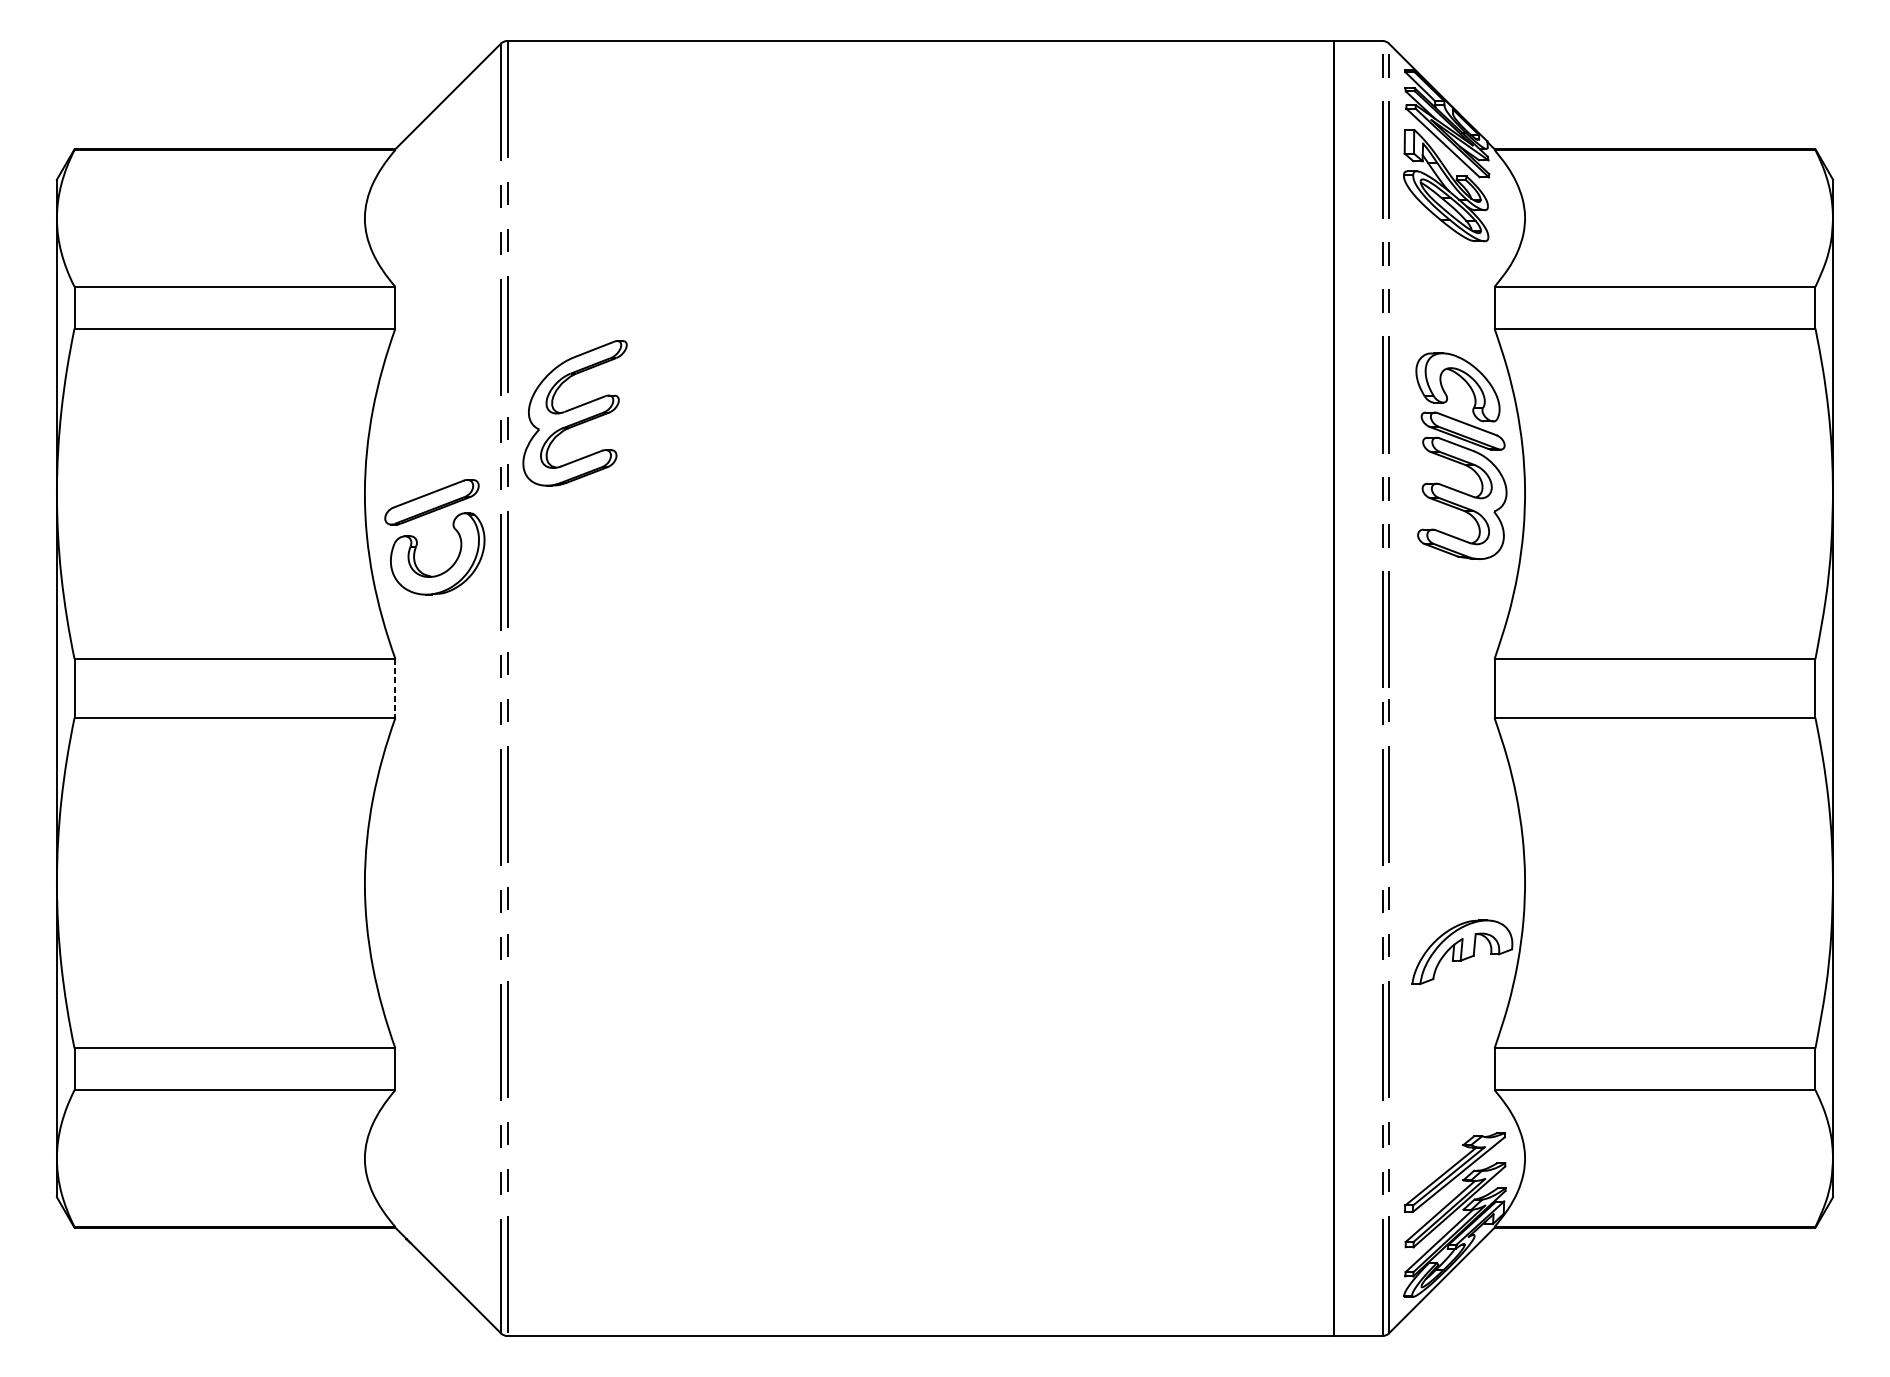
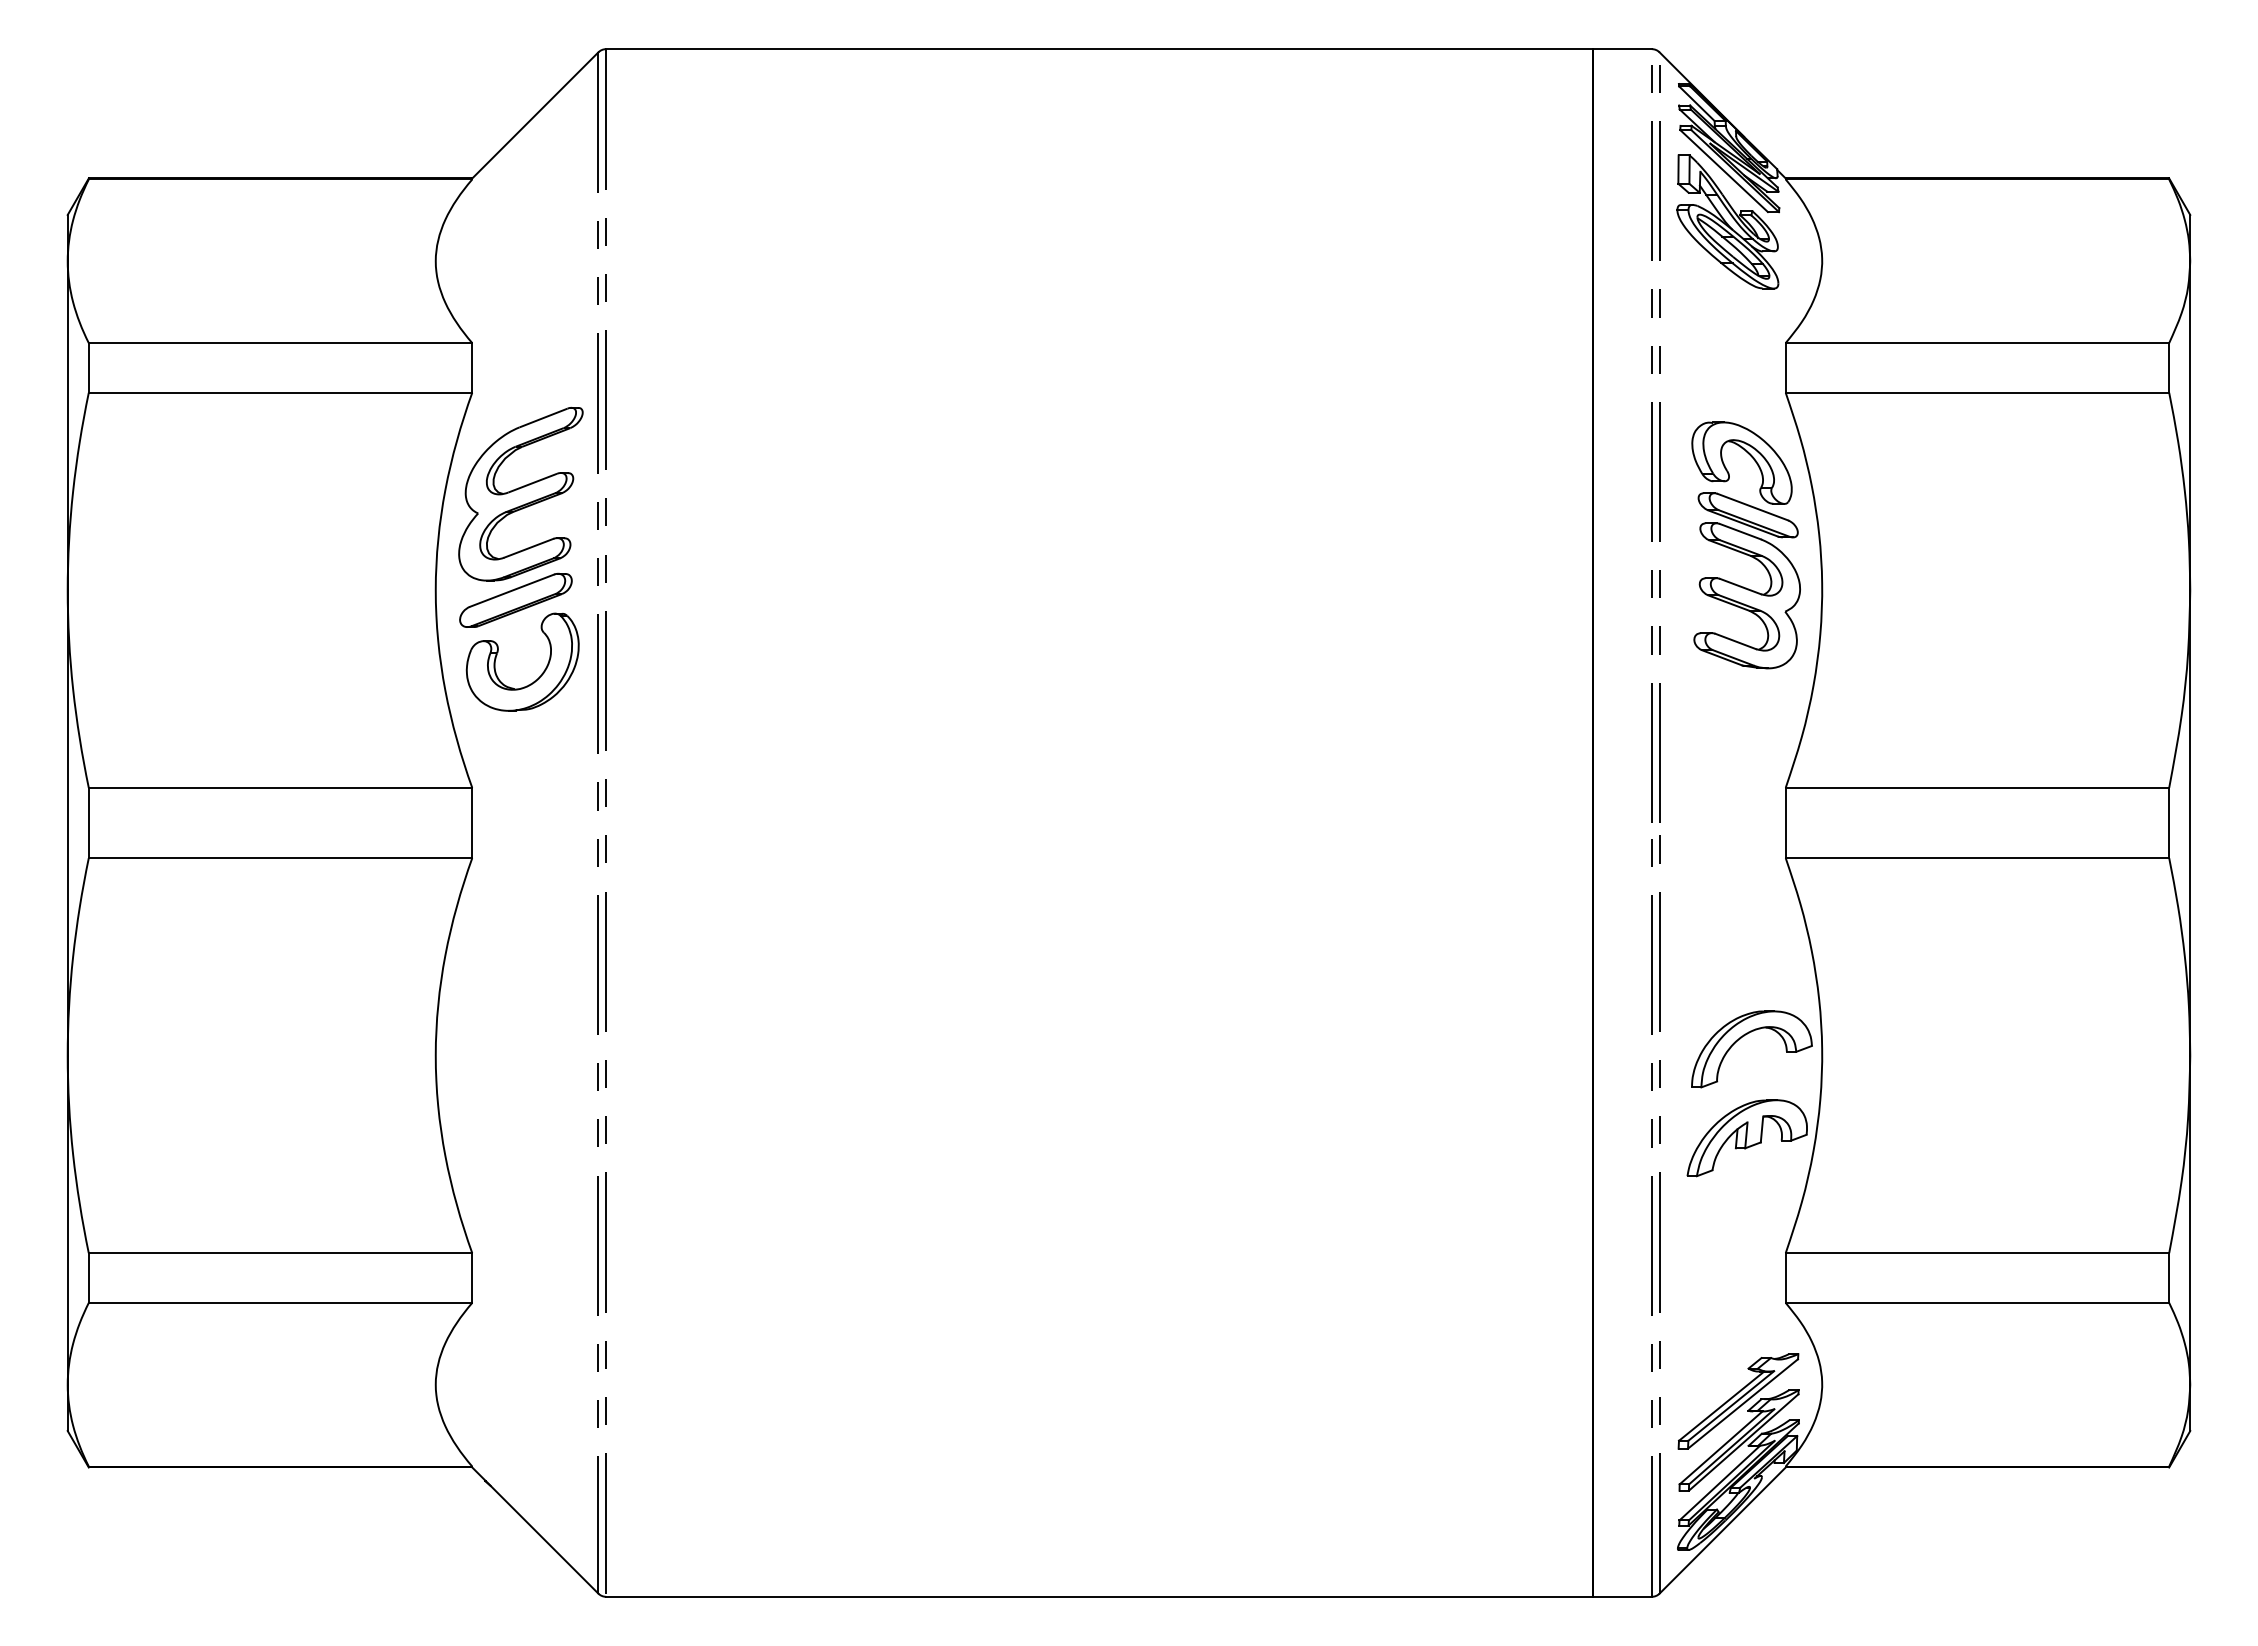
part: (574, 412) -> (520, 493), moved
line: (395, 688) -> (472, 823), dashed -> solid
part: (1460, 867) -> (1744, 1036), added

